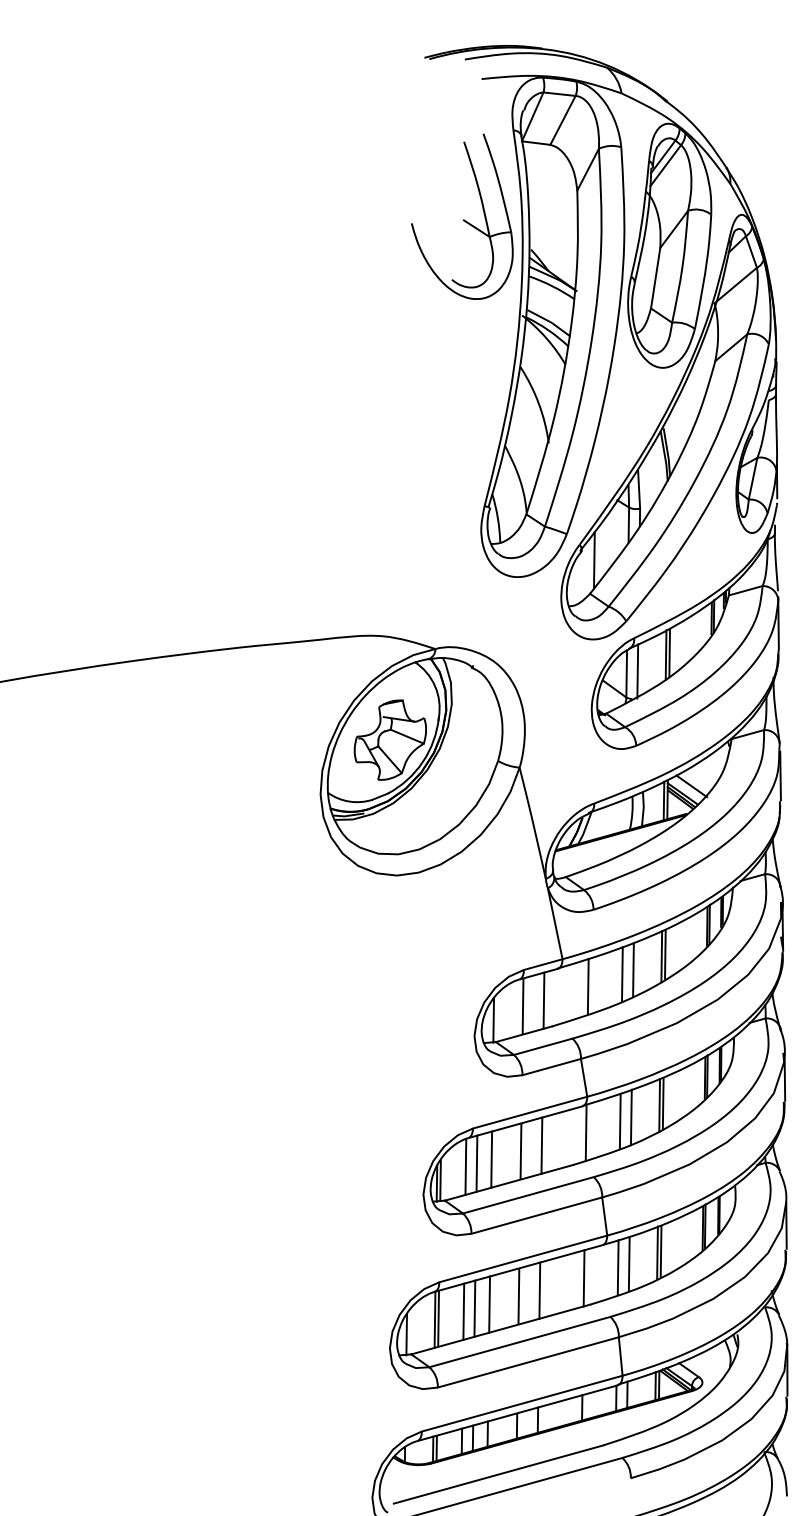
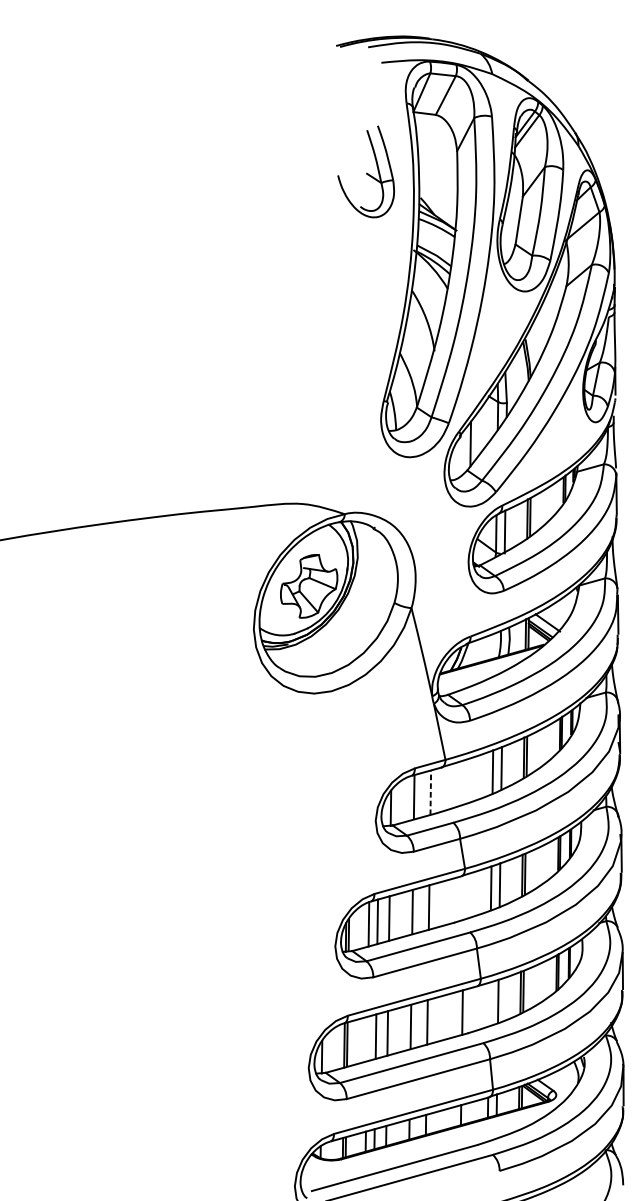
part: (462, 216) -> (366, 171), size x0.7
line: (587, 986) -> (465, 781), removed
line: (543, 1000) -> (430, 792), solid -> dashed
line: (585, 1132) -> (463, 897), removed
line: (617, 1267) -> (489, 1004), removed
line: (463, 1311) -> (367, 1038), removed

